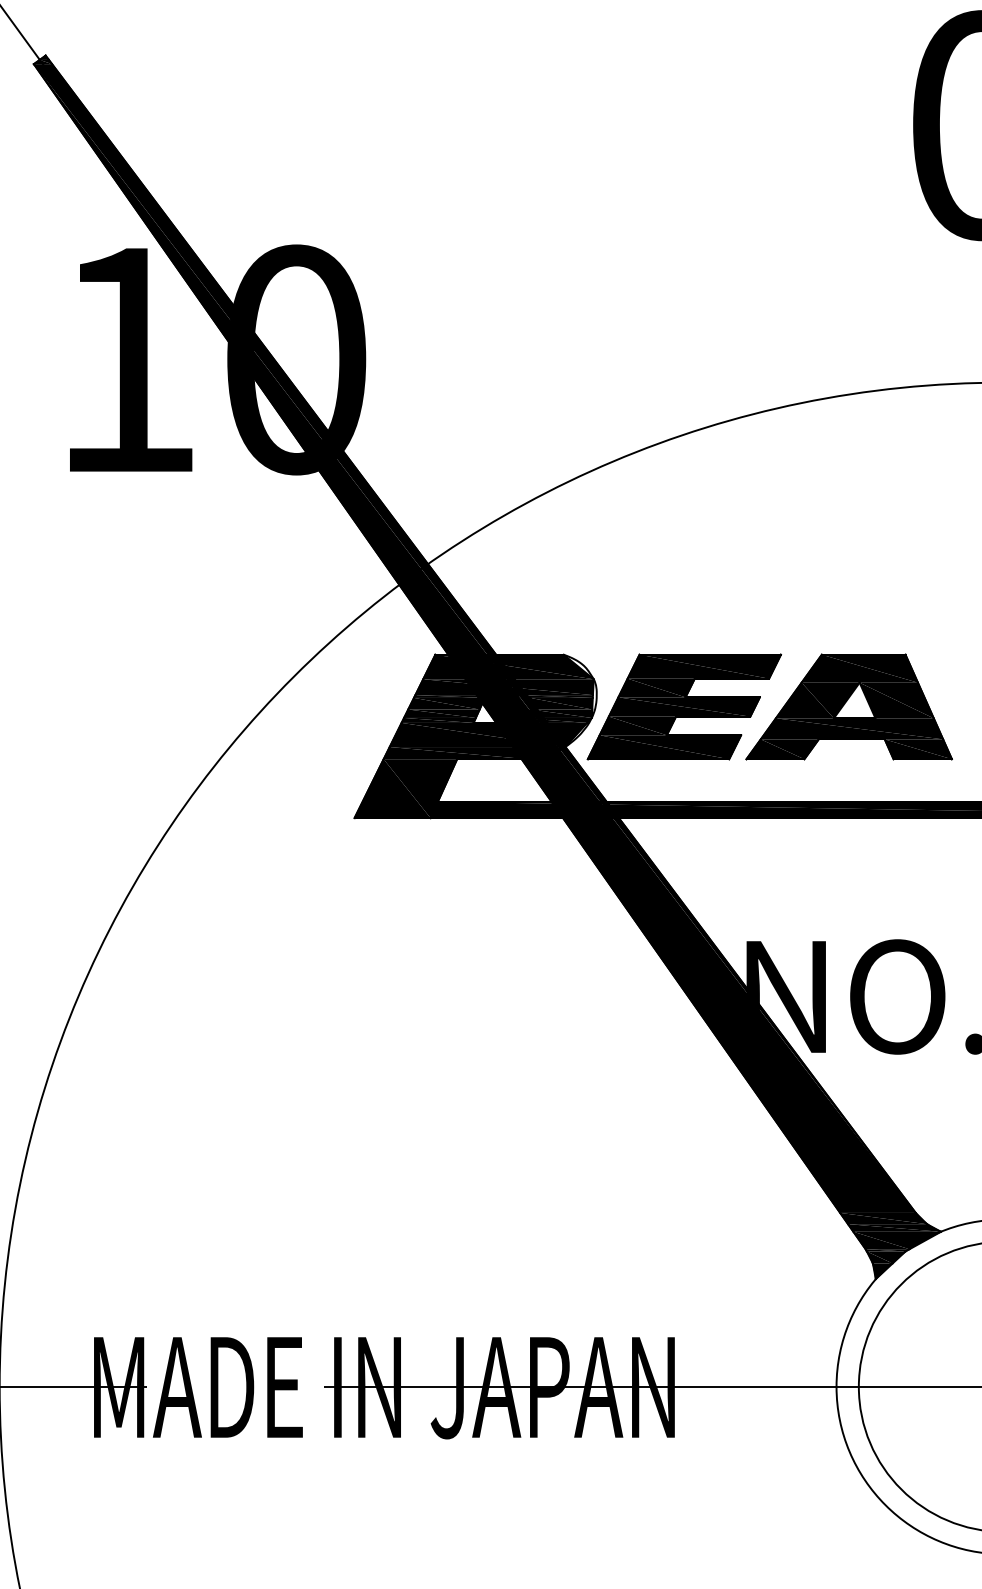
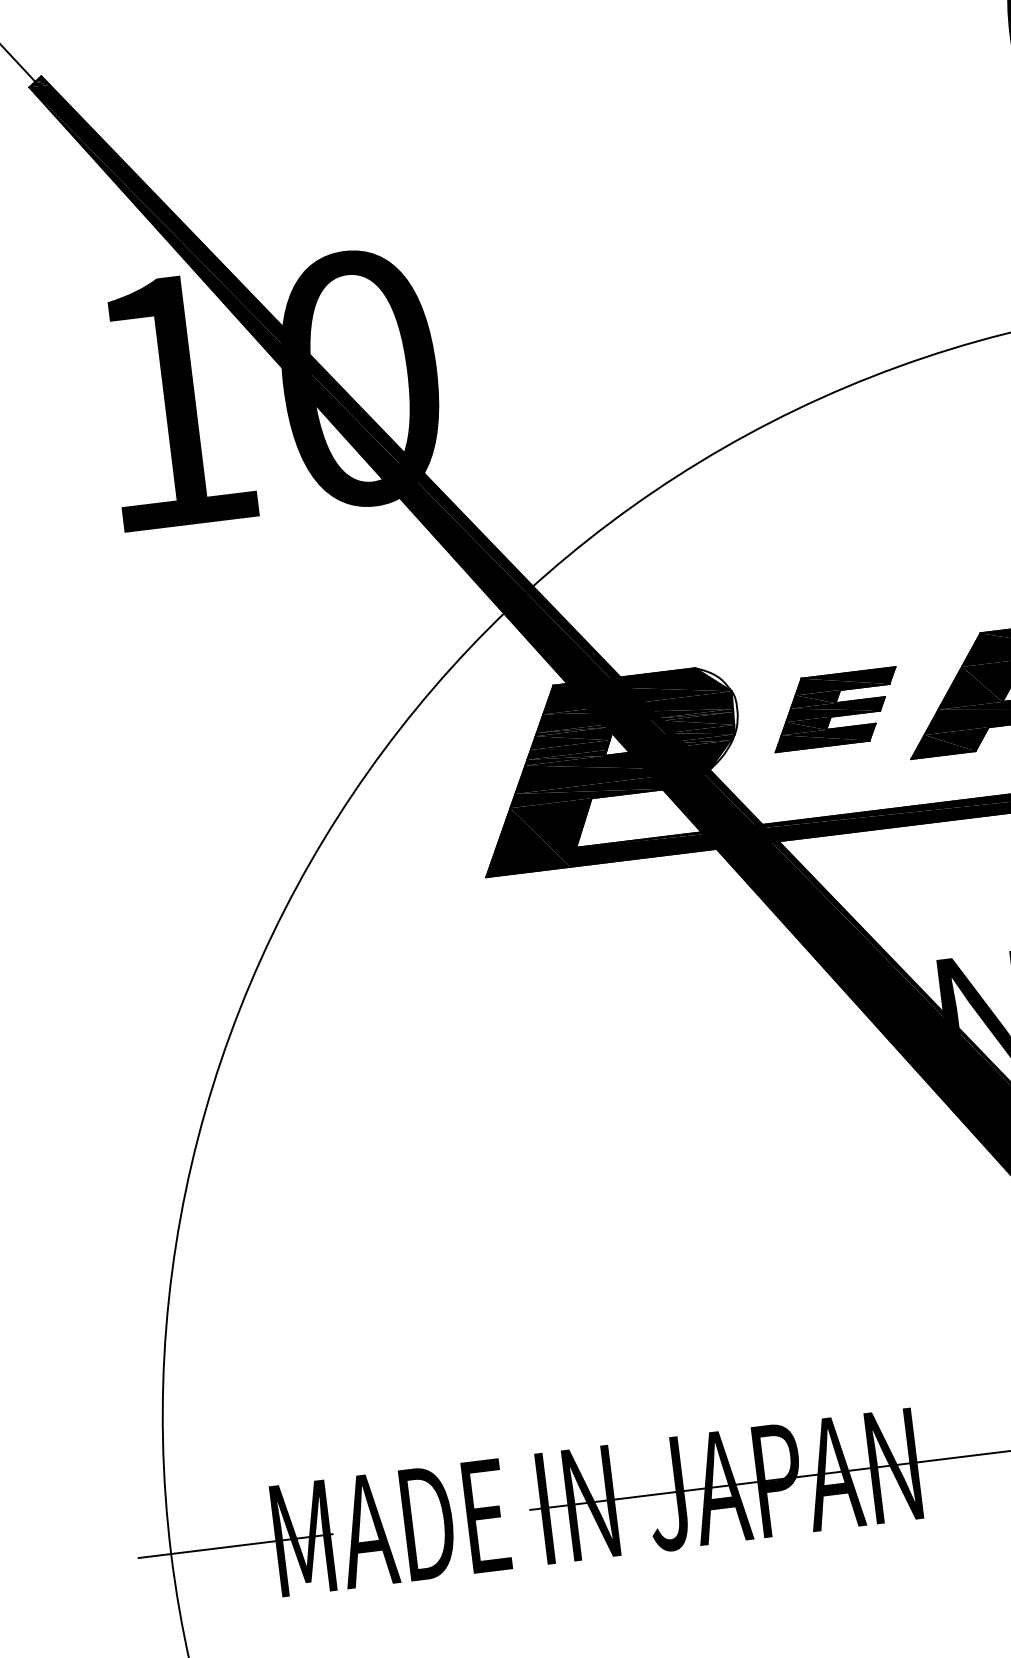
part: (683, 706) -> (834, 709), size x0.6

